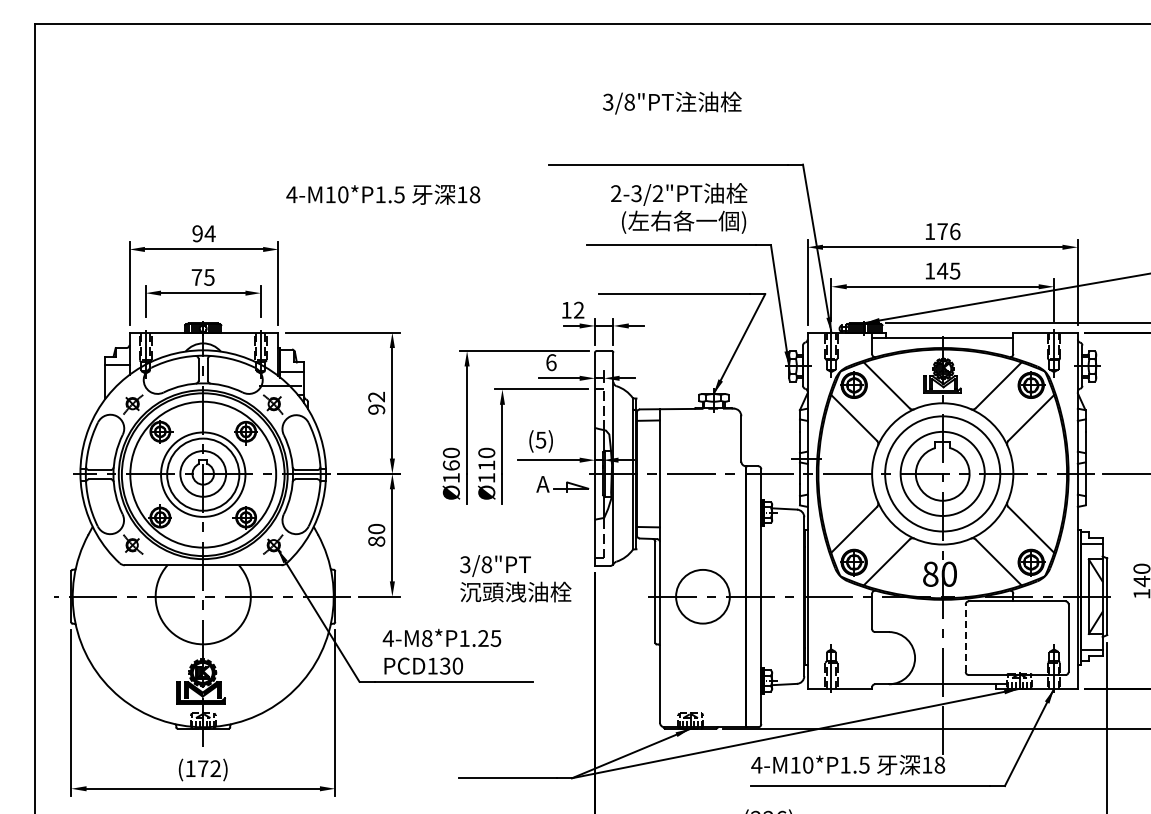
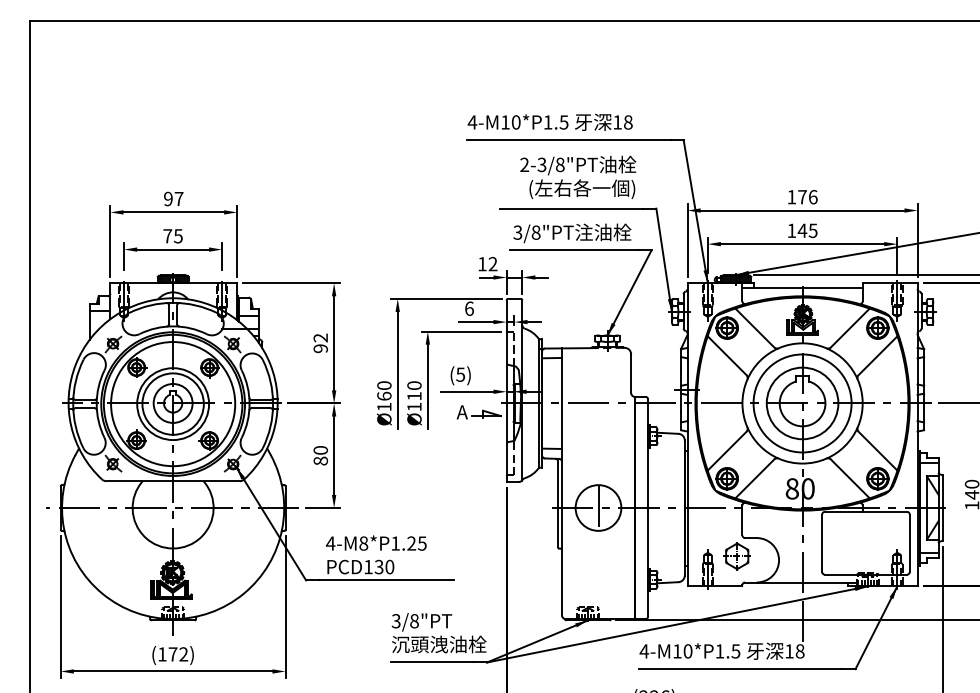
text: (672, 102) -> (572, 232), moved
text: (657, 193) -> (559, 164), 2-3/2"PT -> 2-3/8"PT
text: (383, 194) -> (550, 122), moved
text: (209, 233) -> (178, 198), 94 -> 97
text: (515, 578) -> (438, 632), moved
line: (702, 596) -> (598, 507), added
line: (965, 638) -> (821, 543), dashed -> solid
part: (865, 653) -> (736, 556), added

